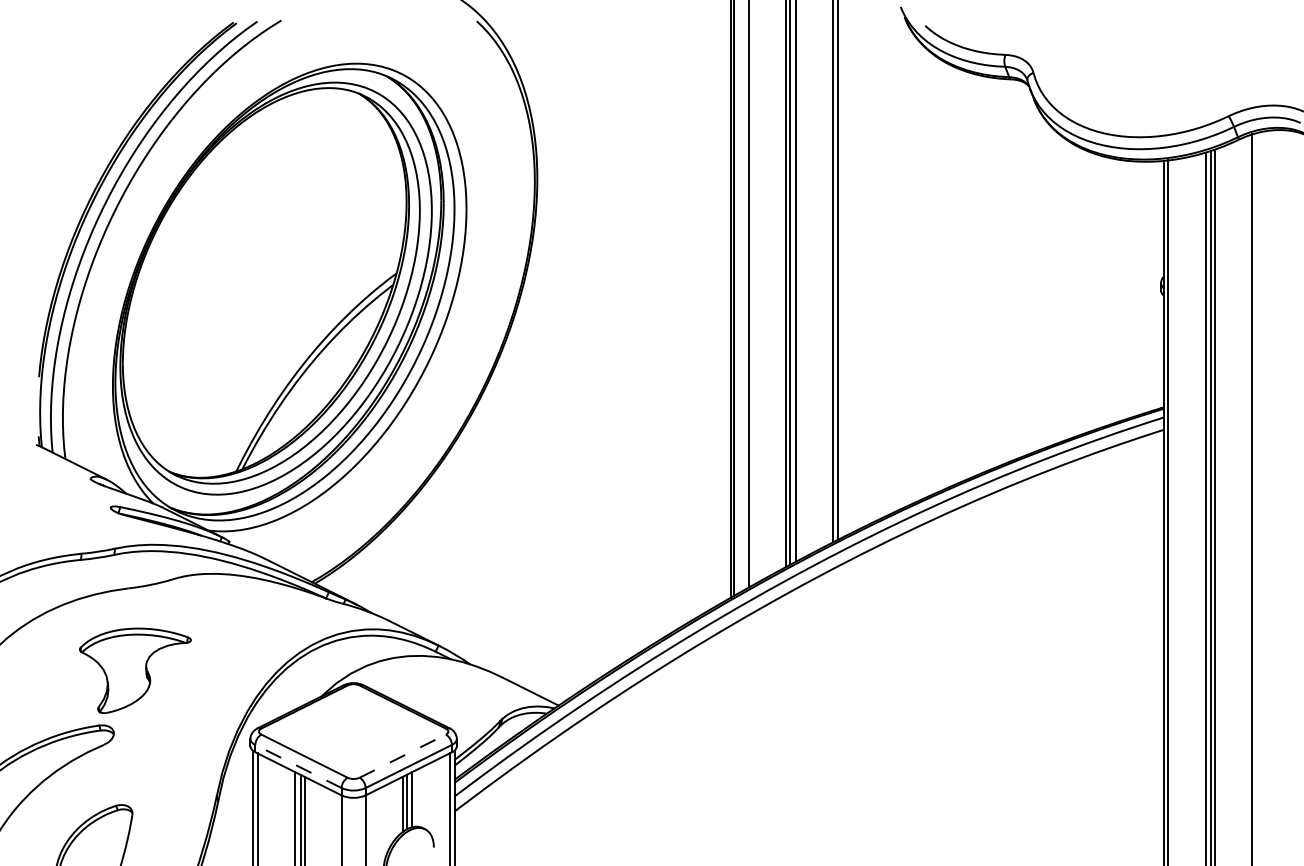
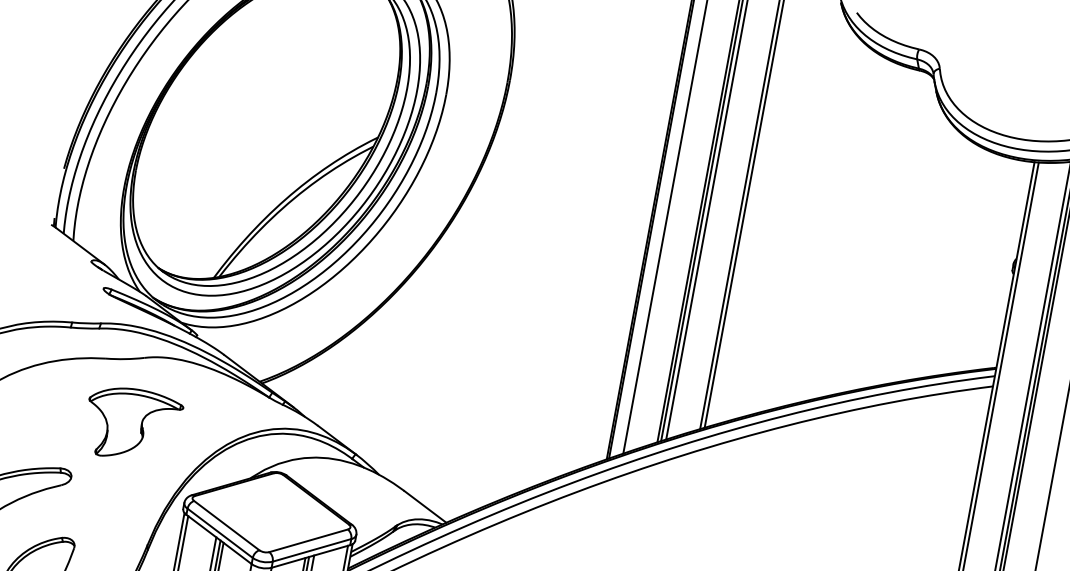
part: (135, 670) -> (132, 424), moved
line: (403, 755) -> (309, 540), dashed -> solid
line: (298, 766) -> (220, 533), dashed -> solid

